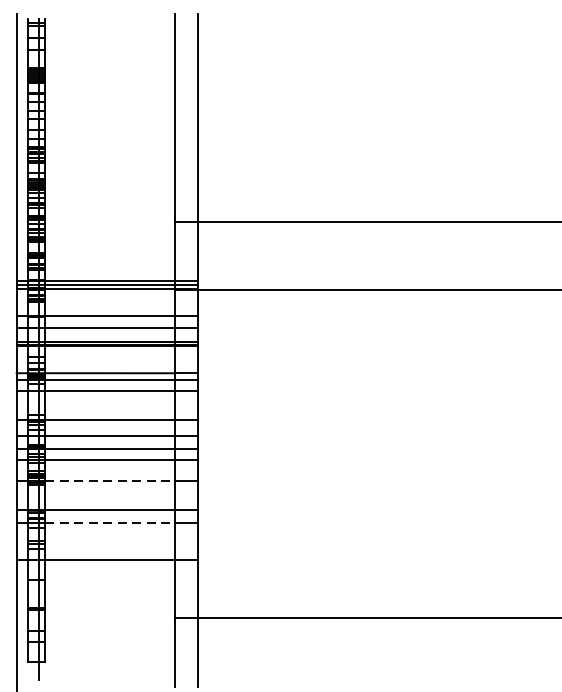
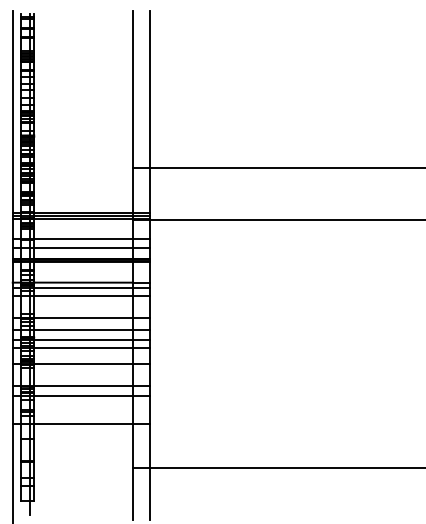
line: (111, 481) -> (84, 364), dashed -> solid
line: (111, 522) -> (84, 395), dashed -> solid

